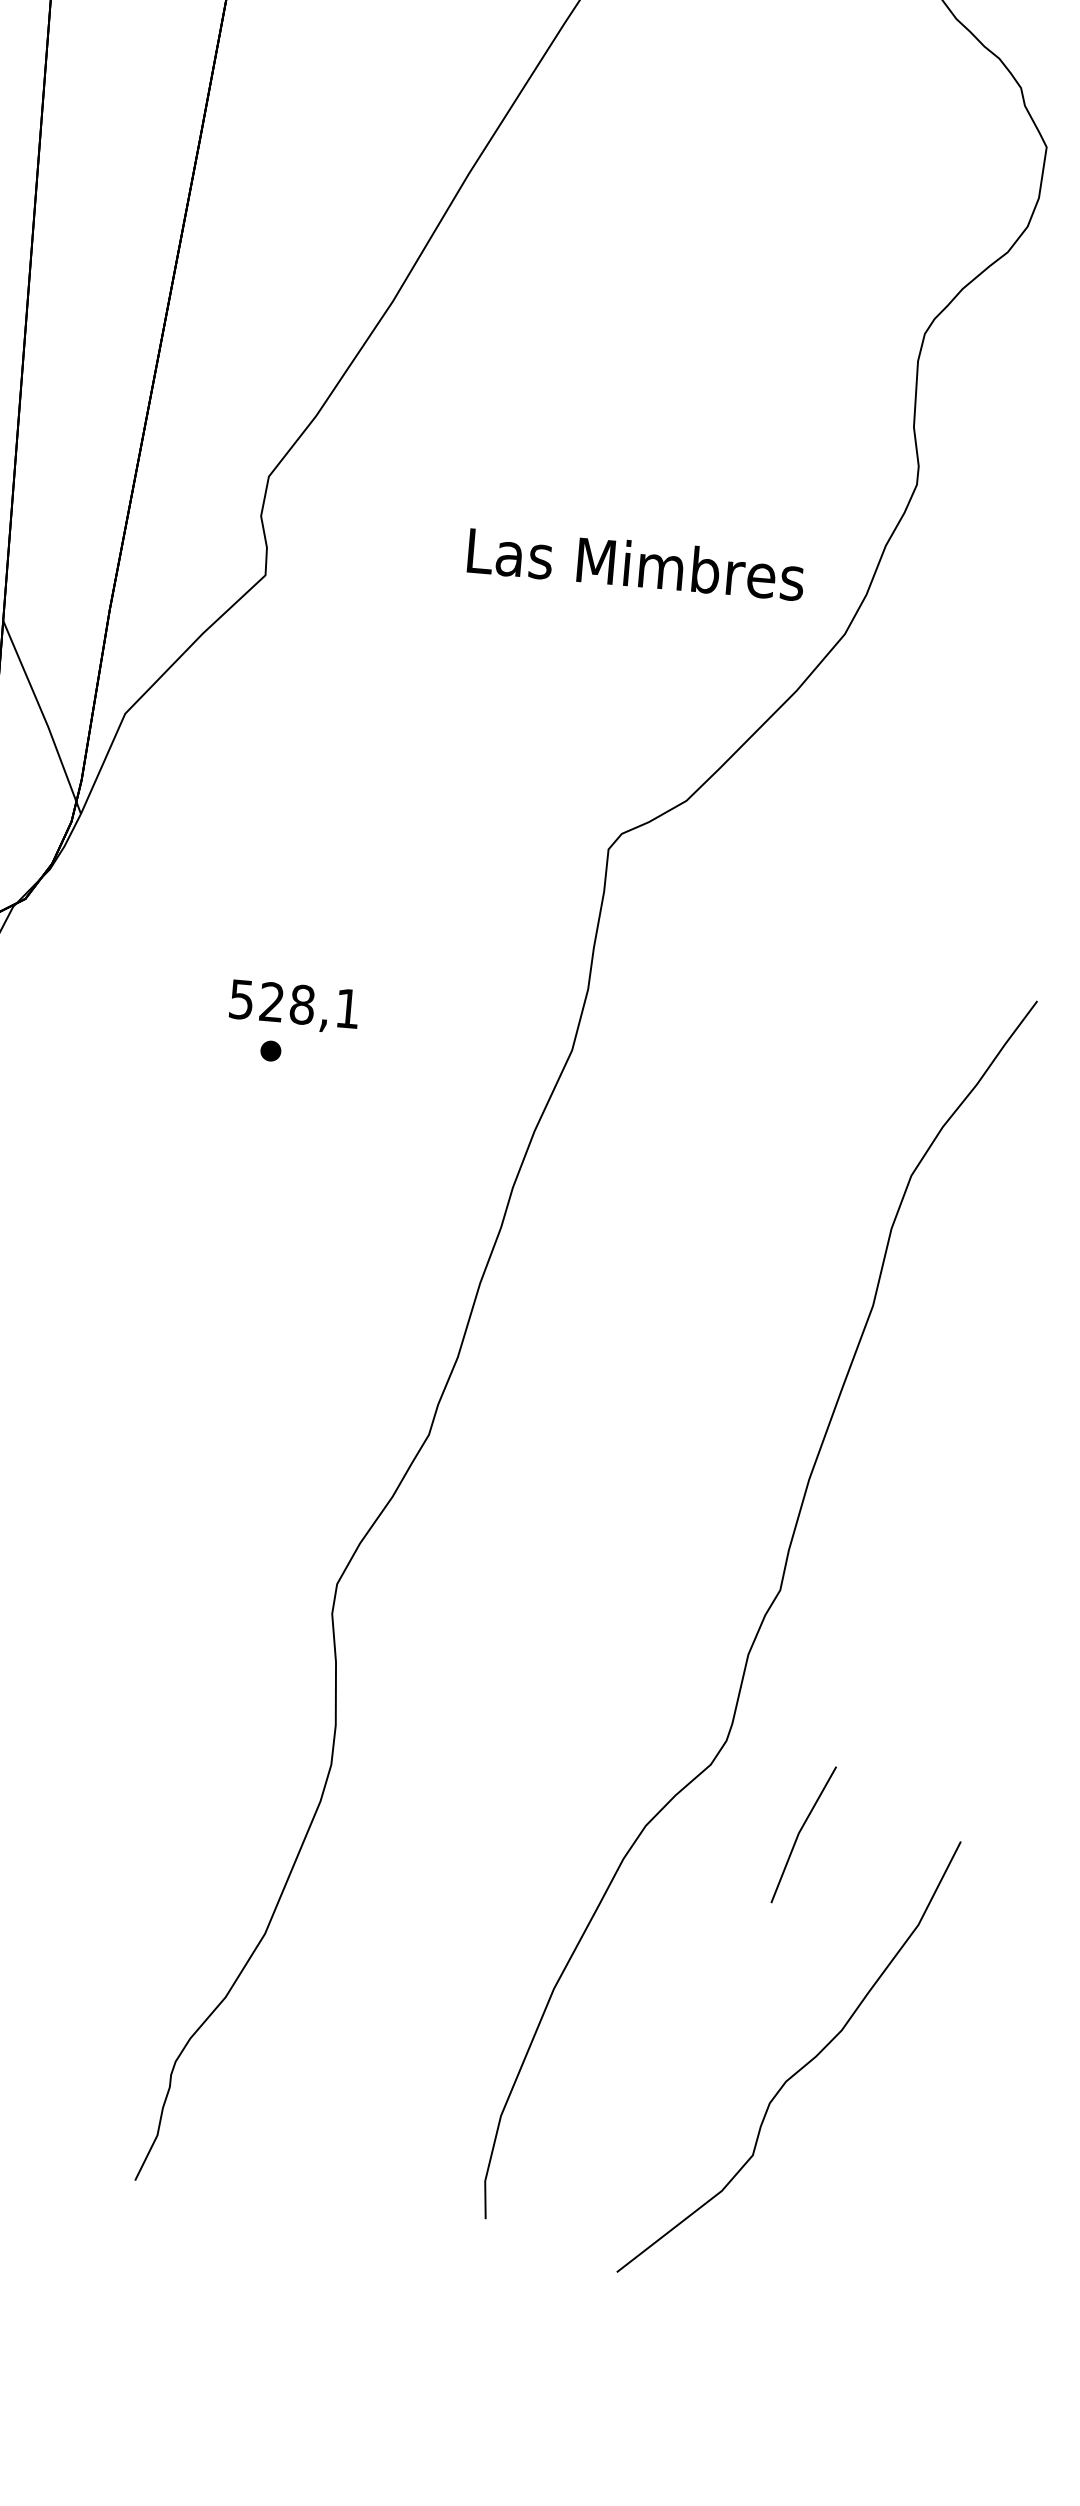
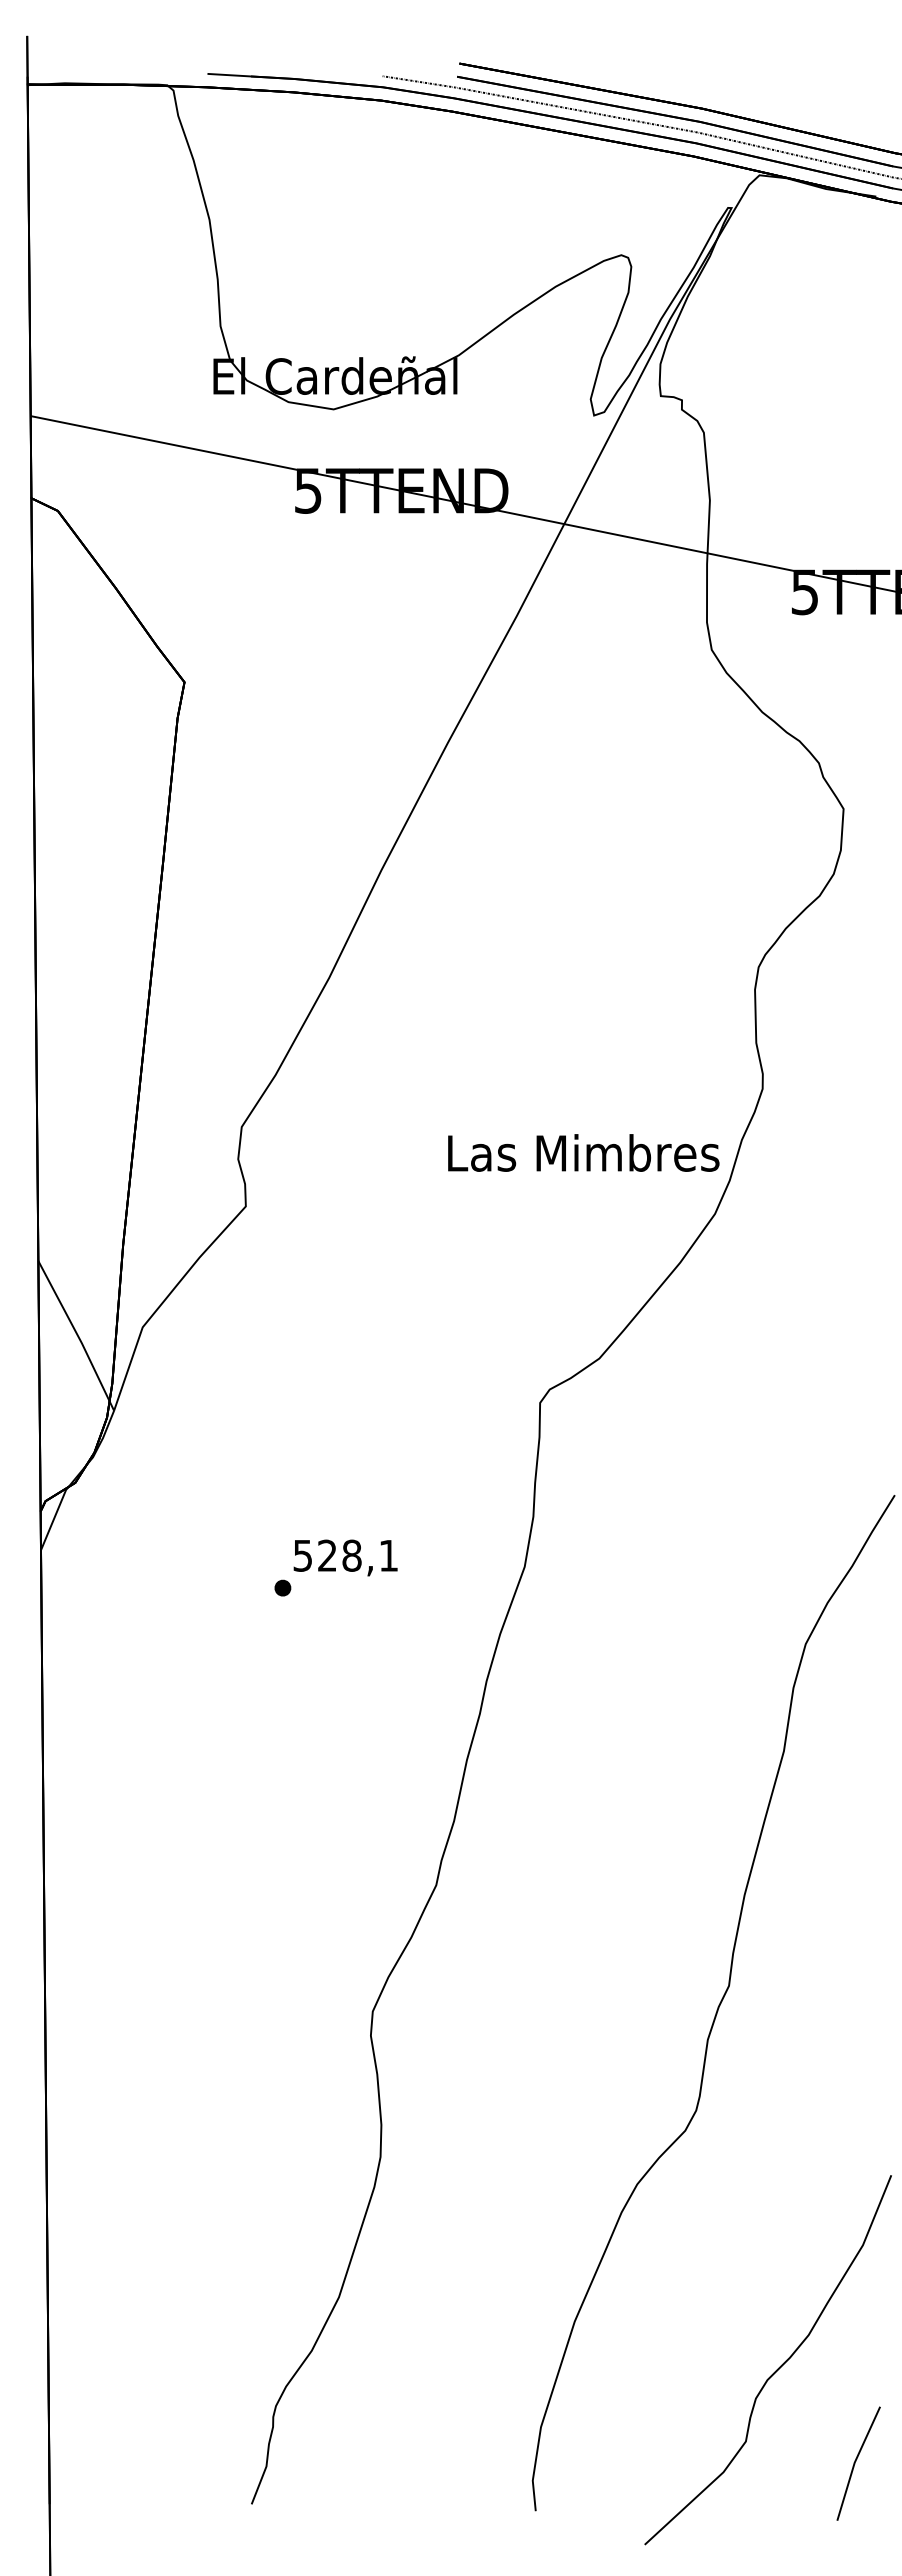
text: (635, 563) -> (583, 1152), moved
text: (294, 1006) -> (345, 1557), moved
part: (803, 1834) -> (858, 2463), moved

